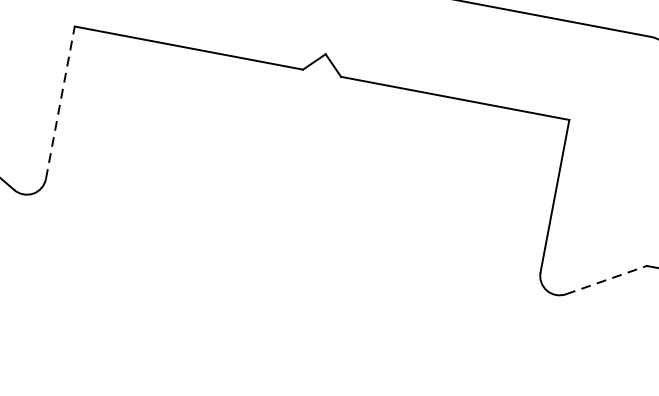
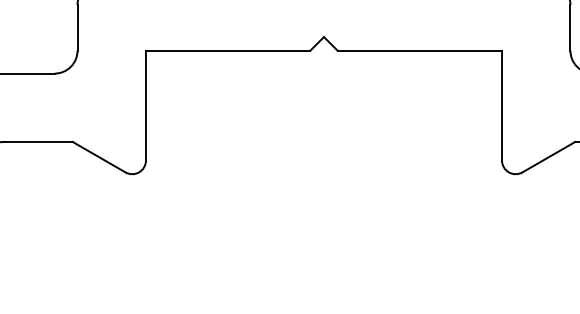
line: (59, 102) -> (145, 105), dashed -> solid
line: (607, 279) -> (549, 156), dashed -> solid

